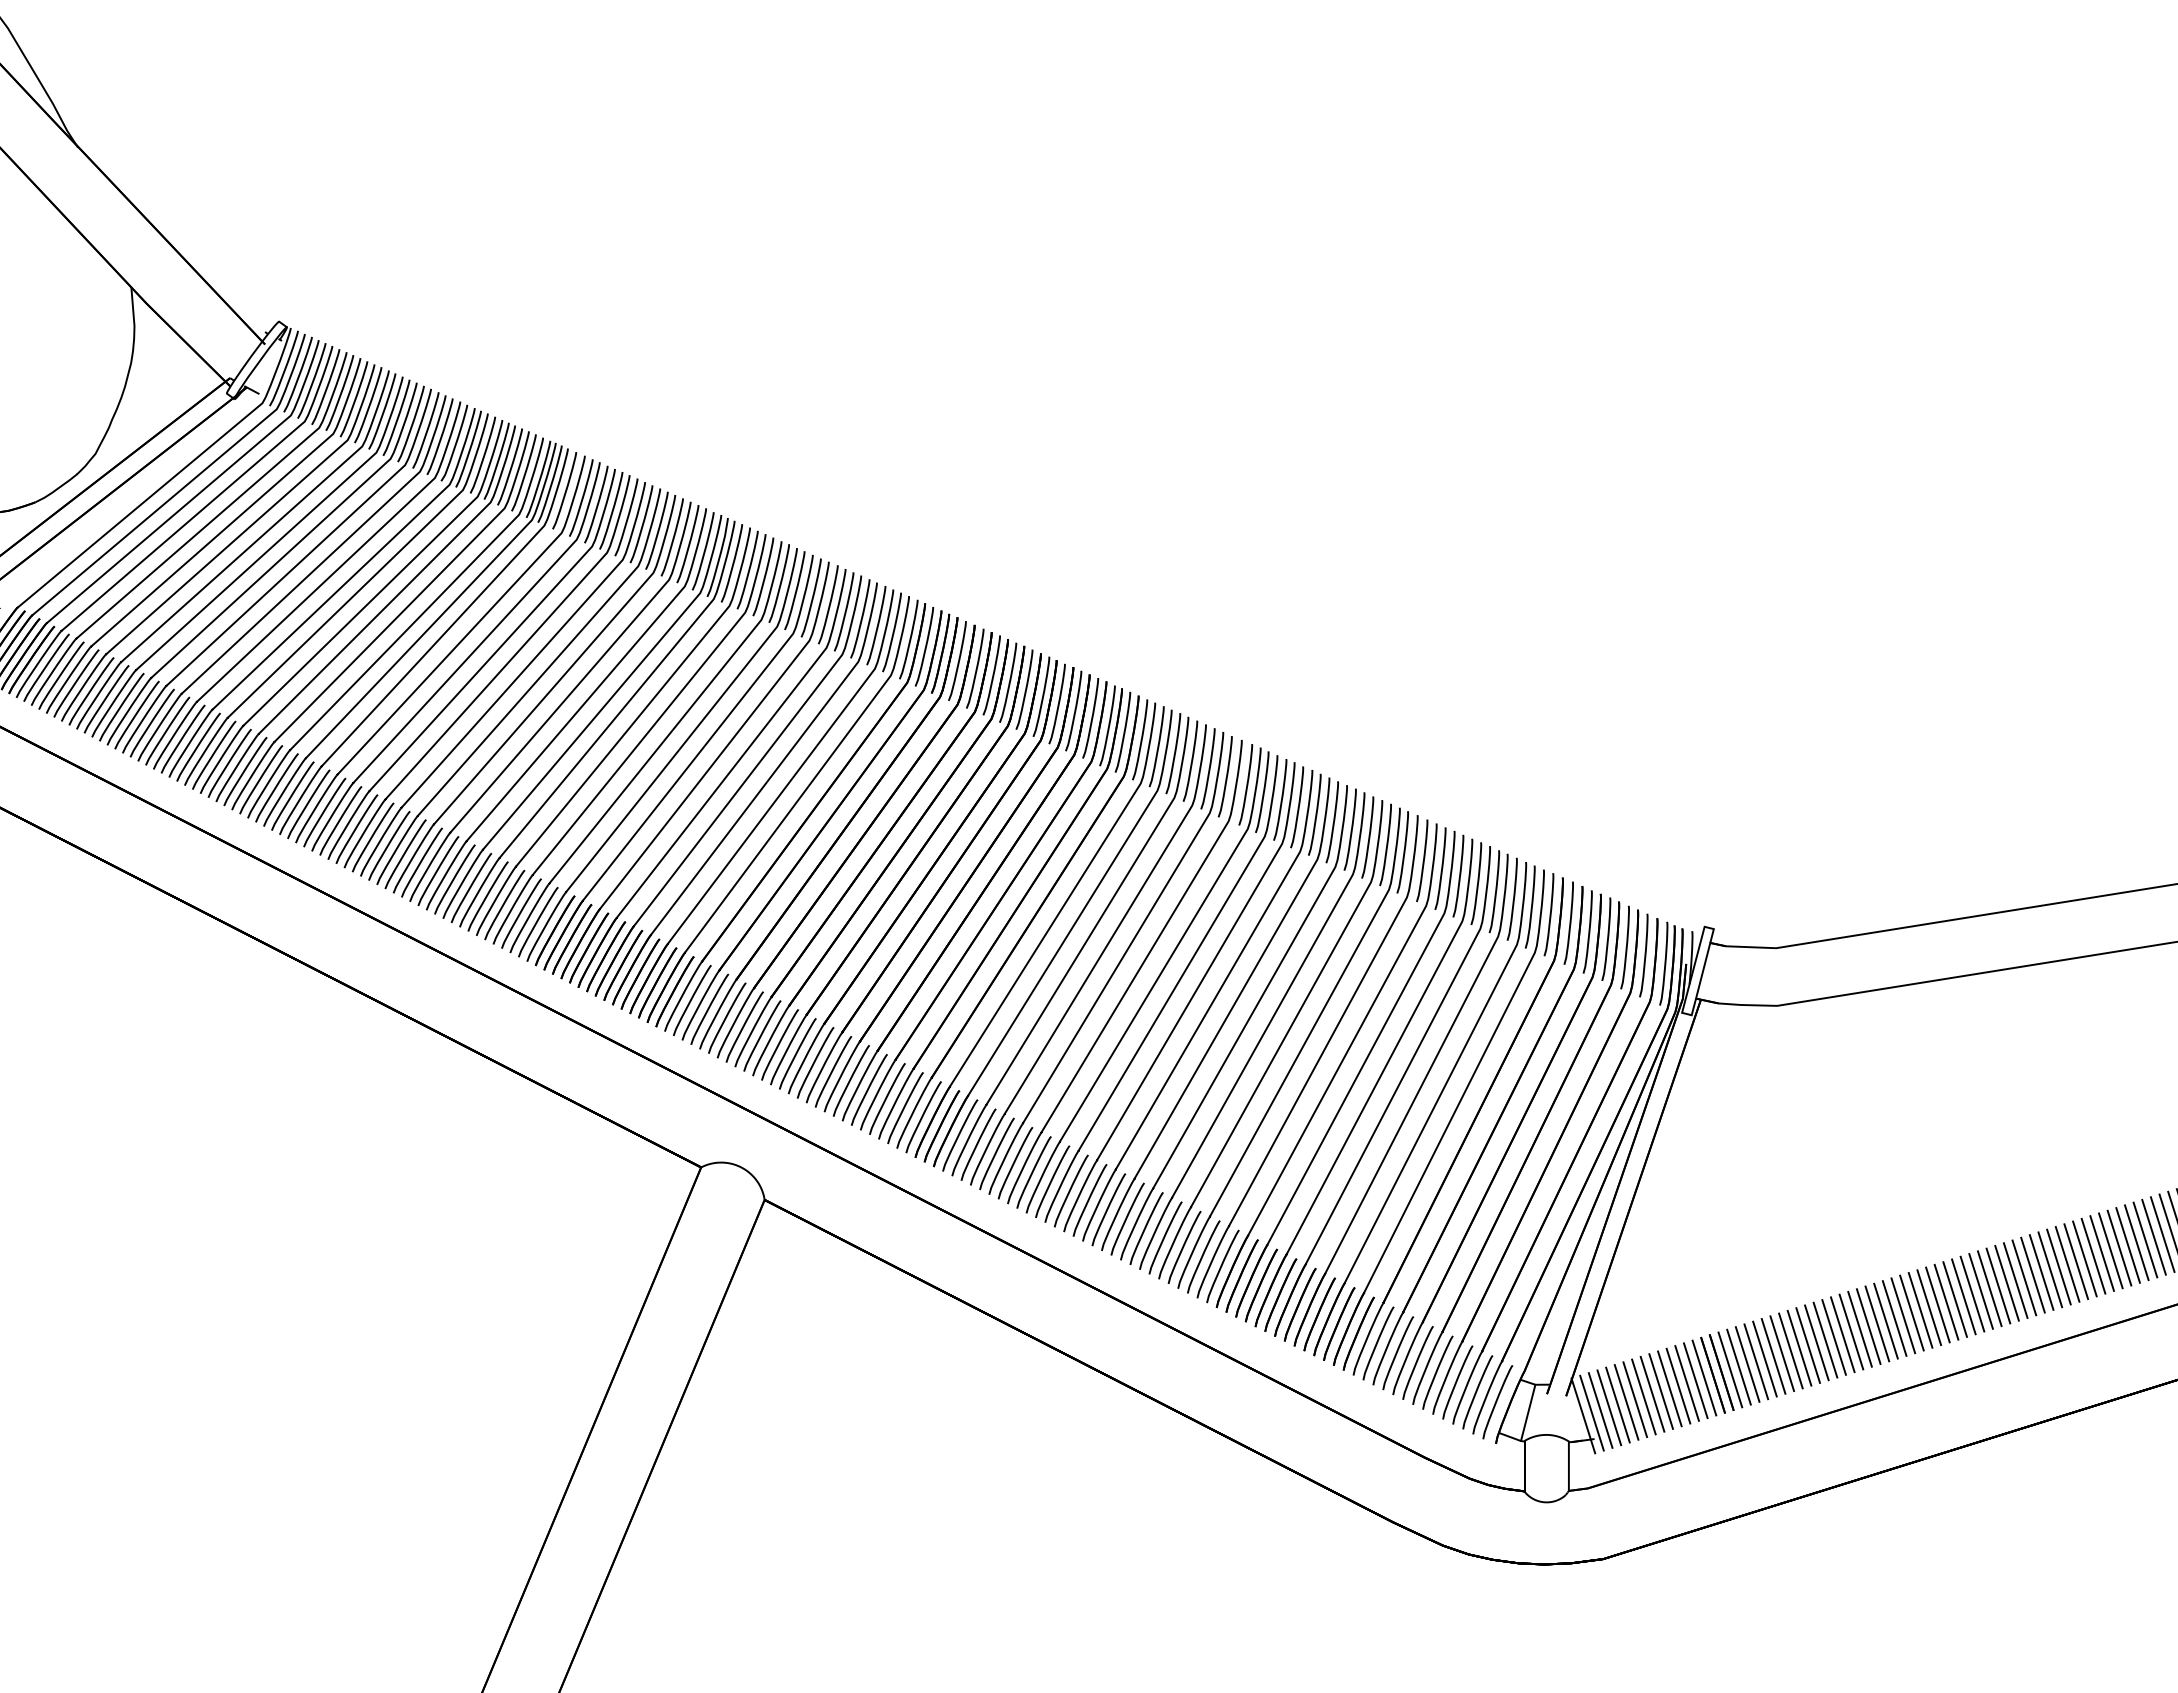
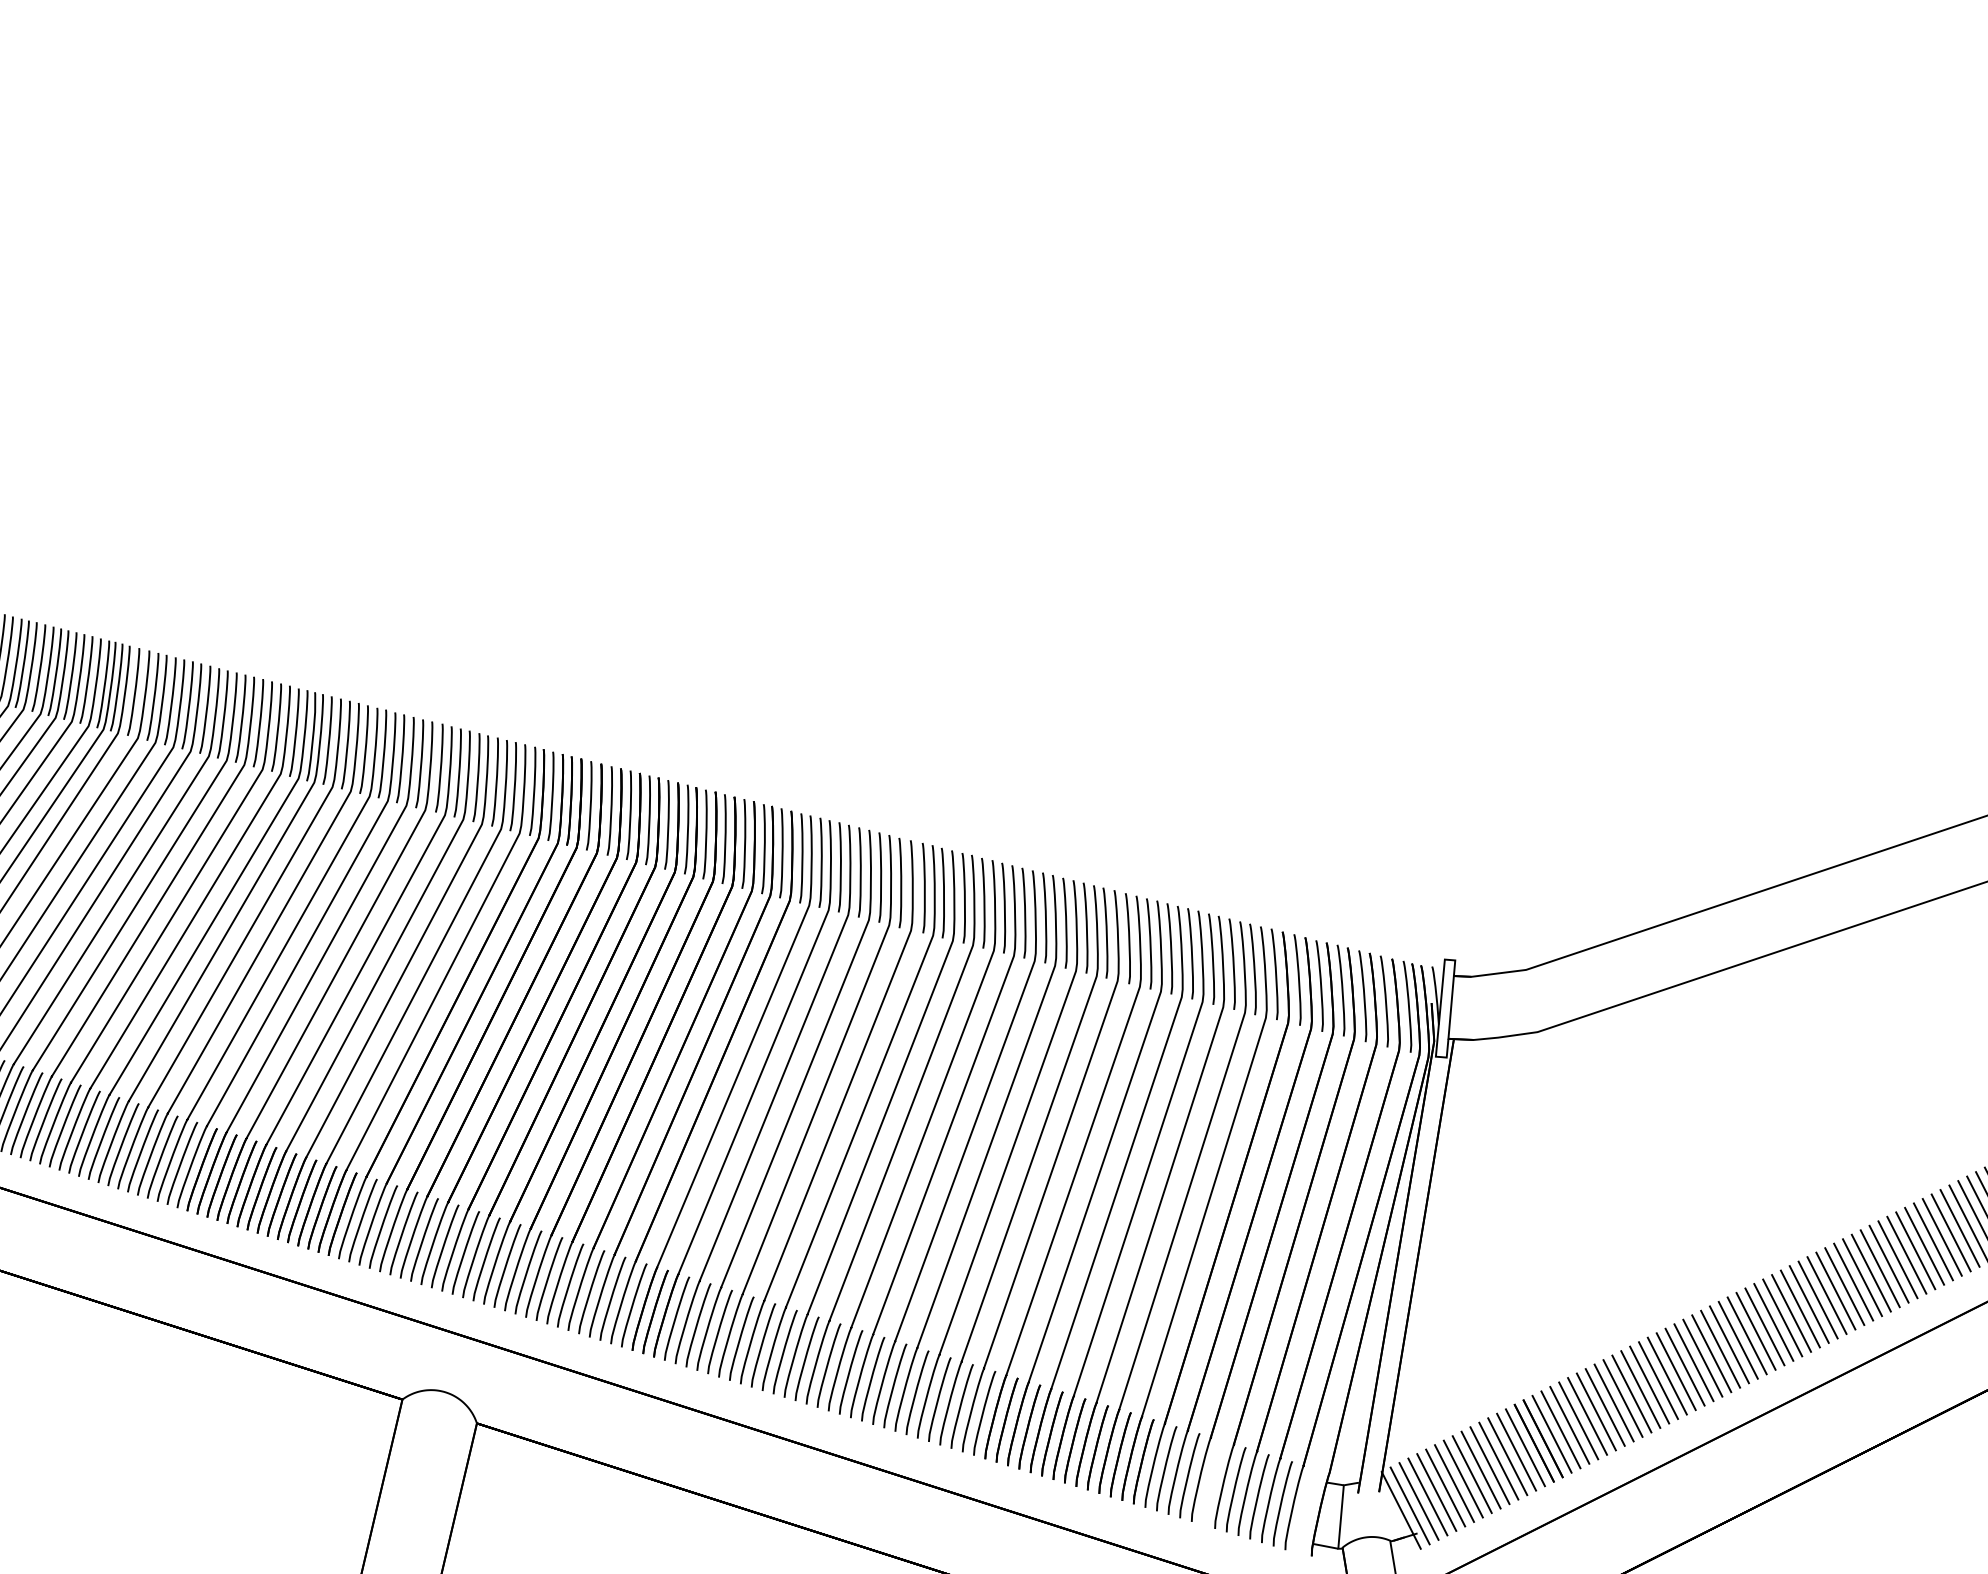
curve: (1417, 1362) -> (1212, 1482), removed
curve: (1497, 1401) -> (1305, 1510), removed

